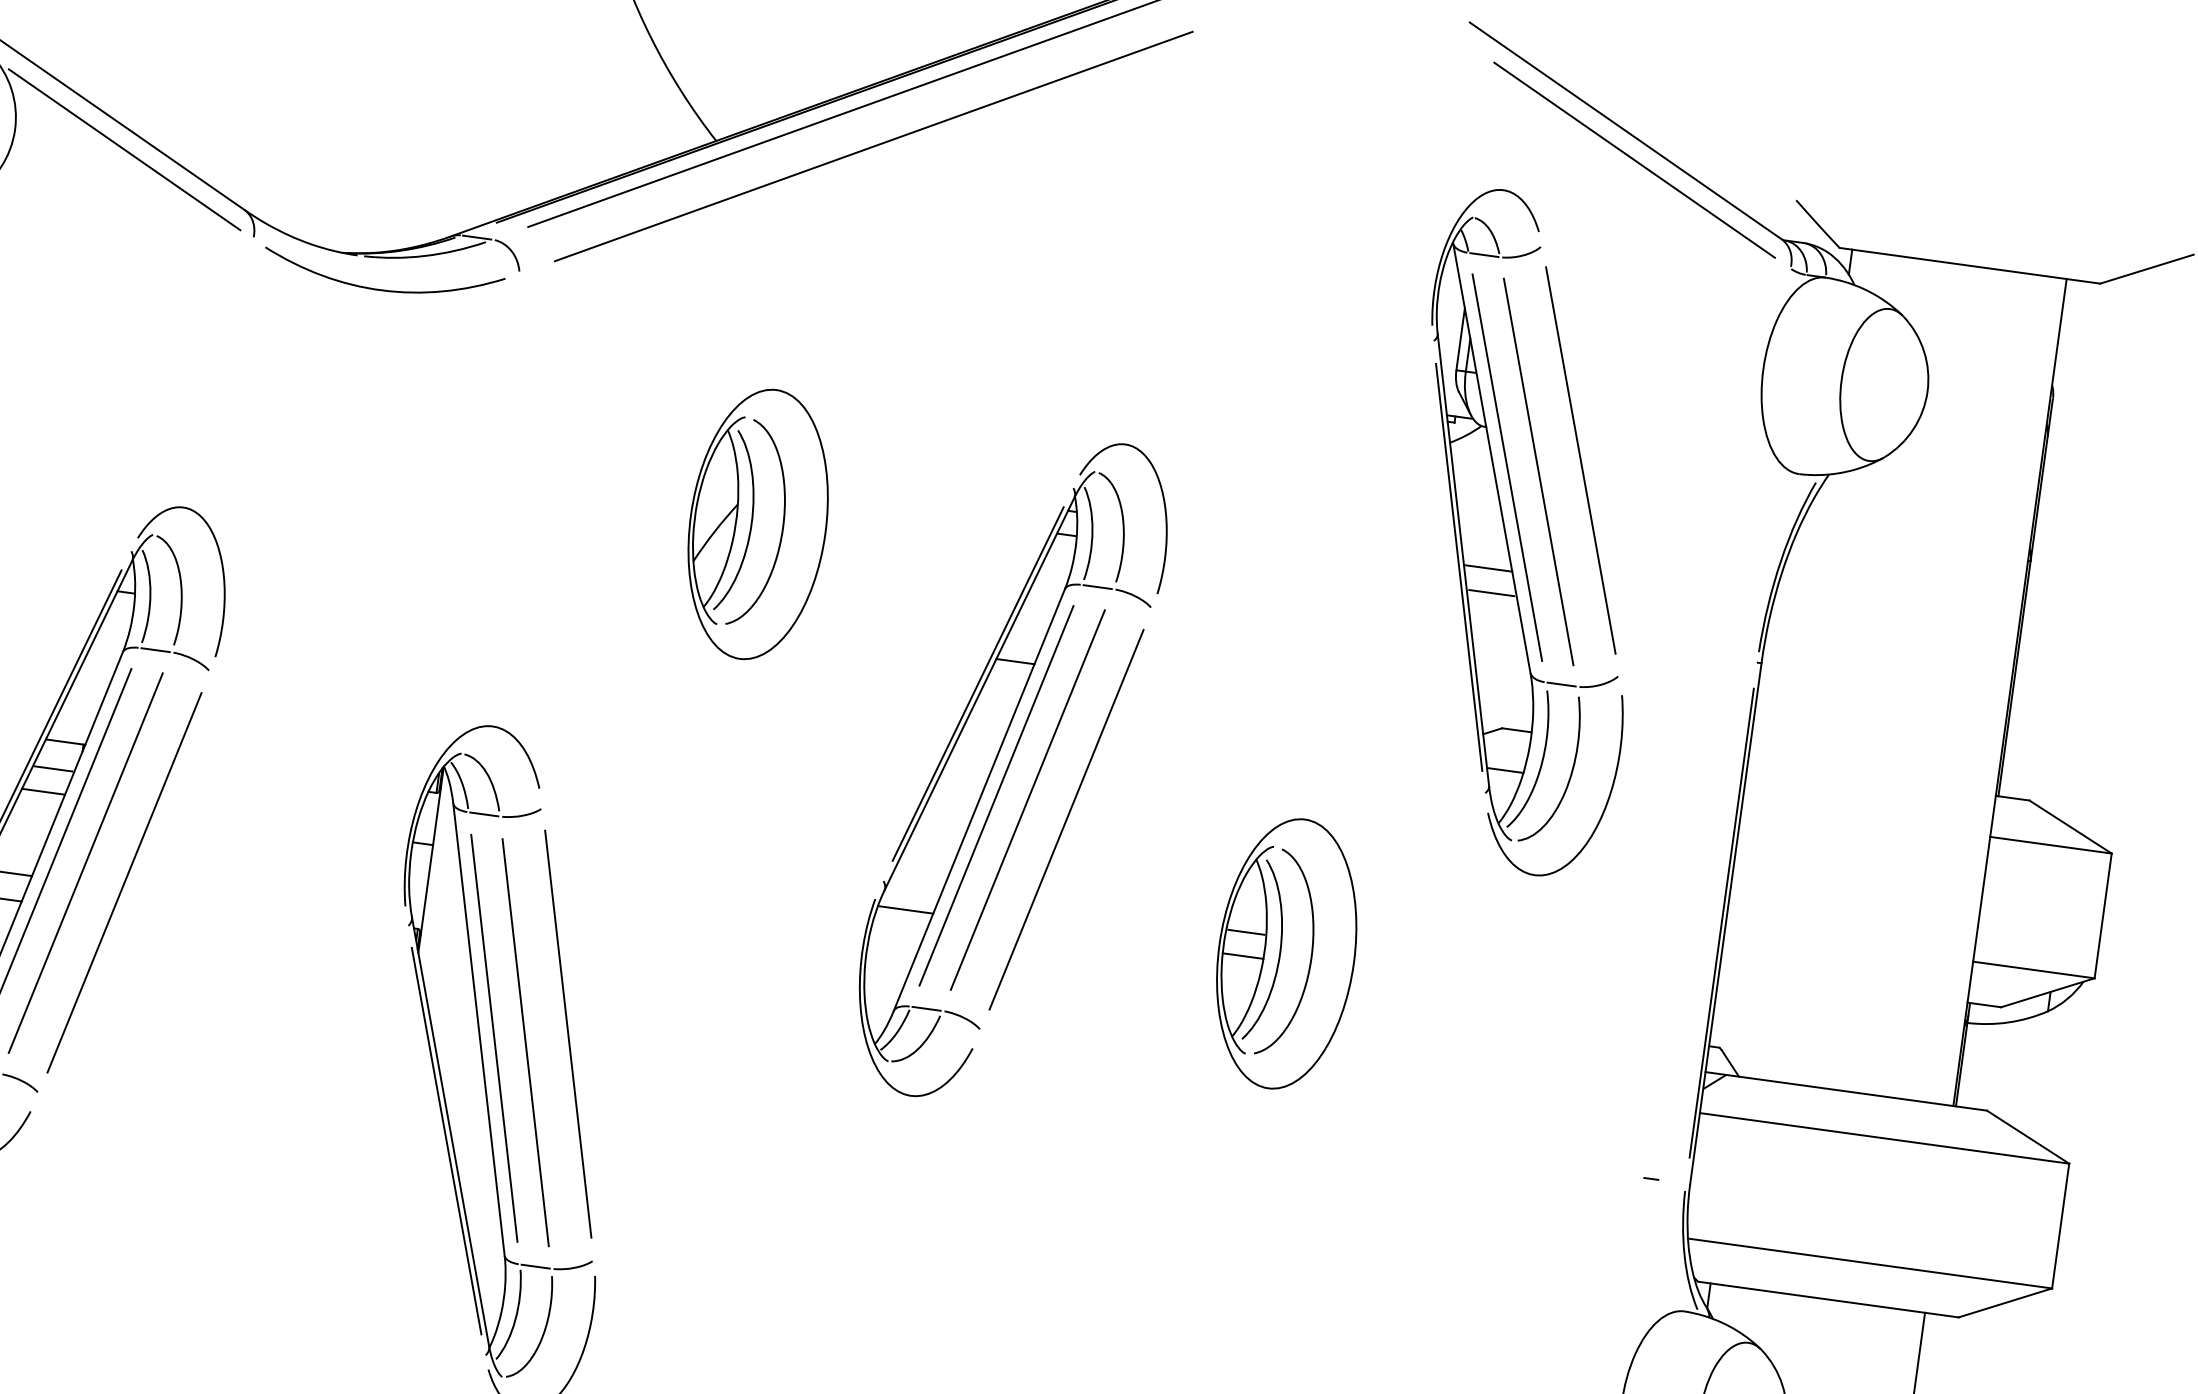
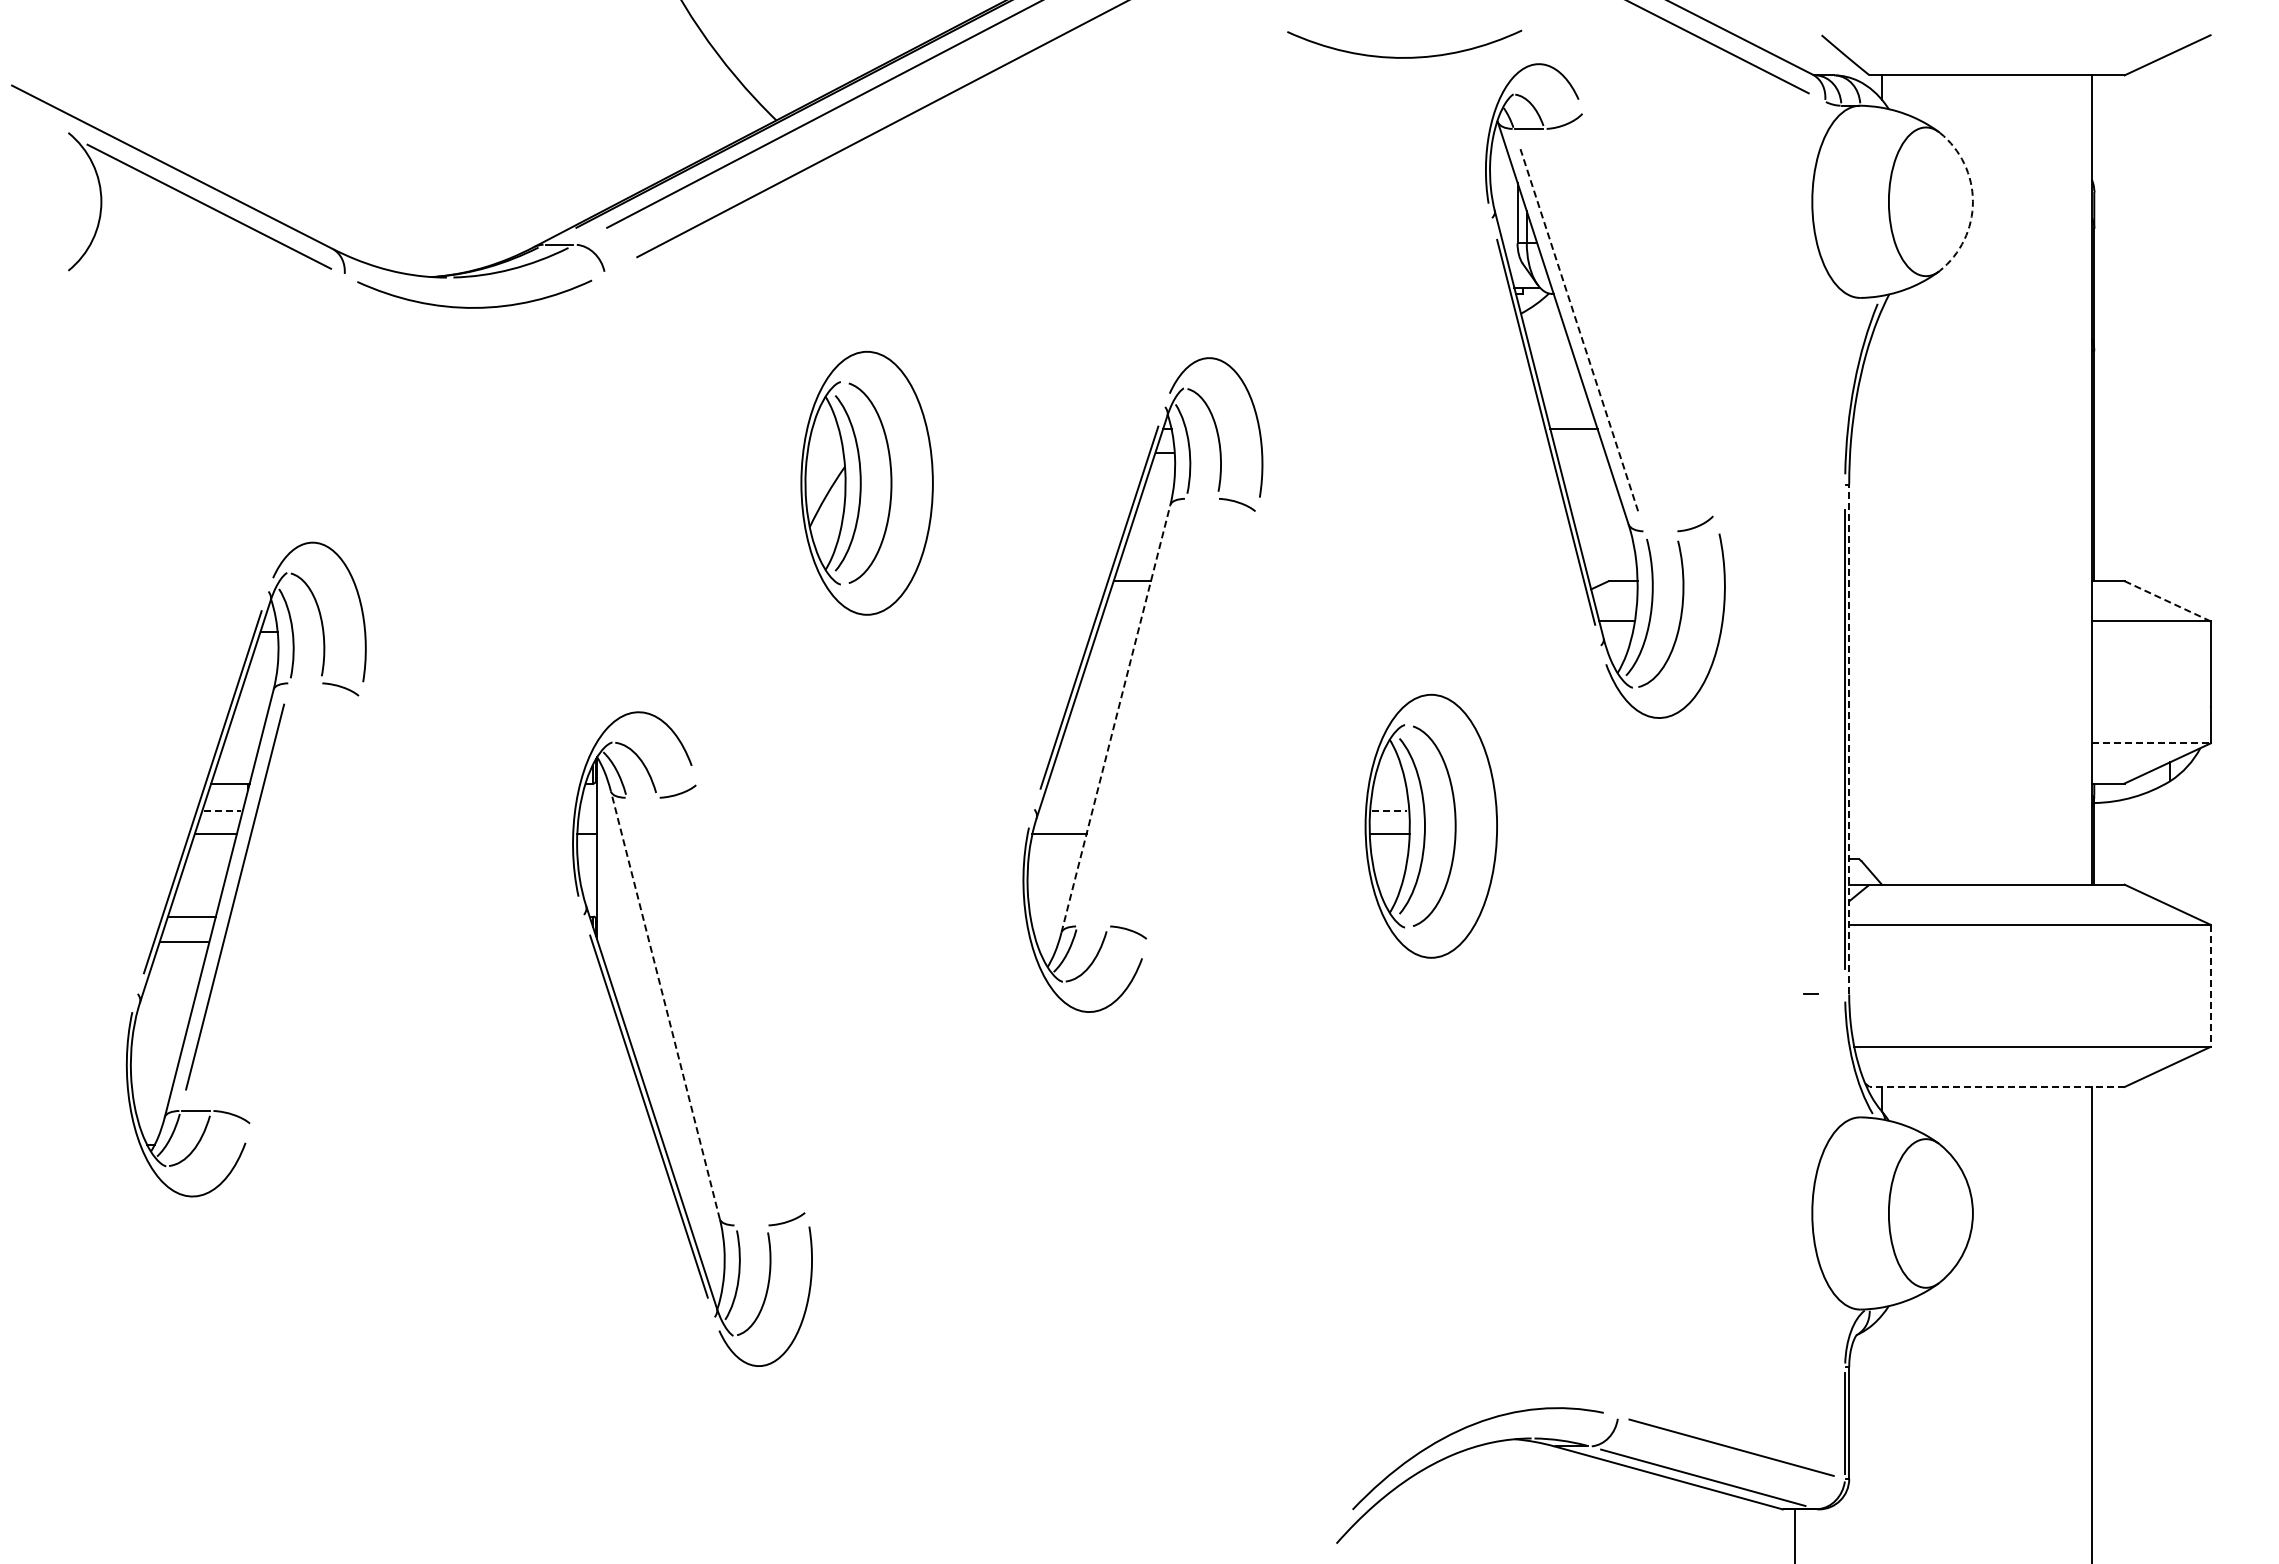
curve: (1366, 164) -> (1404, 57), added
arc: (1927, 391) -> (1972, 201), solid -> dashed
line: (1580, 460) -> (1648, 313), removed
line: (1507, 467) -> (1579, 329), solid -> dashed
line: (1538, 472) -> (1609, 330), removed
line: (1097, 586) -> (1201, 498), removed
line: (1491, 592) -> (1580, 452), removed
line: (155, 650) -> (304, 683), removed
line: (1561, 684) -> (1659, 531), removed
line: (54, 768) -> (223, 810), solid -> dashed
line: (996, 795) -> (1131, 712), removed
line: (979, 799) -> (1115, 718), solid -> dashed
line: (1027, 800) -> (1162, 712), removed
line: (484, 814) -> (642, 797), removed
line: (1066, 818) -> (1202, 725), removed
line: (2071, 827) -> (2168, 601), solid -> dashed
line: (85, 862) -> (265, 896), removed
line: (124, 882) -> (305, 910), removed
line: (1726, 923) -> (1849, 739), solid -> dashed
line: (1246, 931) -> (1389, 810), solid -> dashed
line: (2034, 970) -> (2151, 743), solid -> dashed
line: (926, 1008) -> (1092, 926), removed
line: (479, 1029) -> (665, 1005), solid -> dashed
line: (568, 1033) -> (751, 997), removed
line: (494, 1038) -> (681, 1011), removed
line: (525, 1042) -> (711, 1011), removed
line: (2060, 1226) -> (2210, 986), solid -> dashed
line: (535, 1266) -> (750, 1225), removed
line: (1828, 1300) -> (1997, 1087), solid -> dashed

